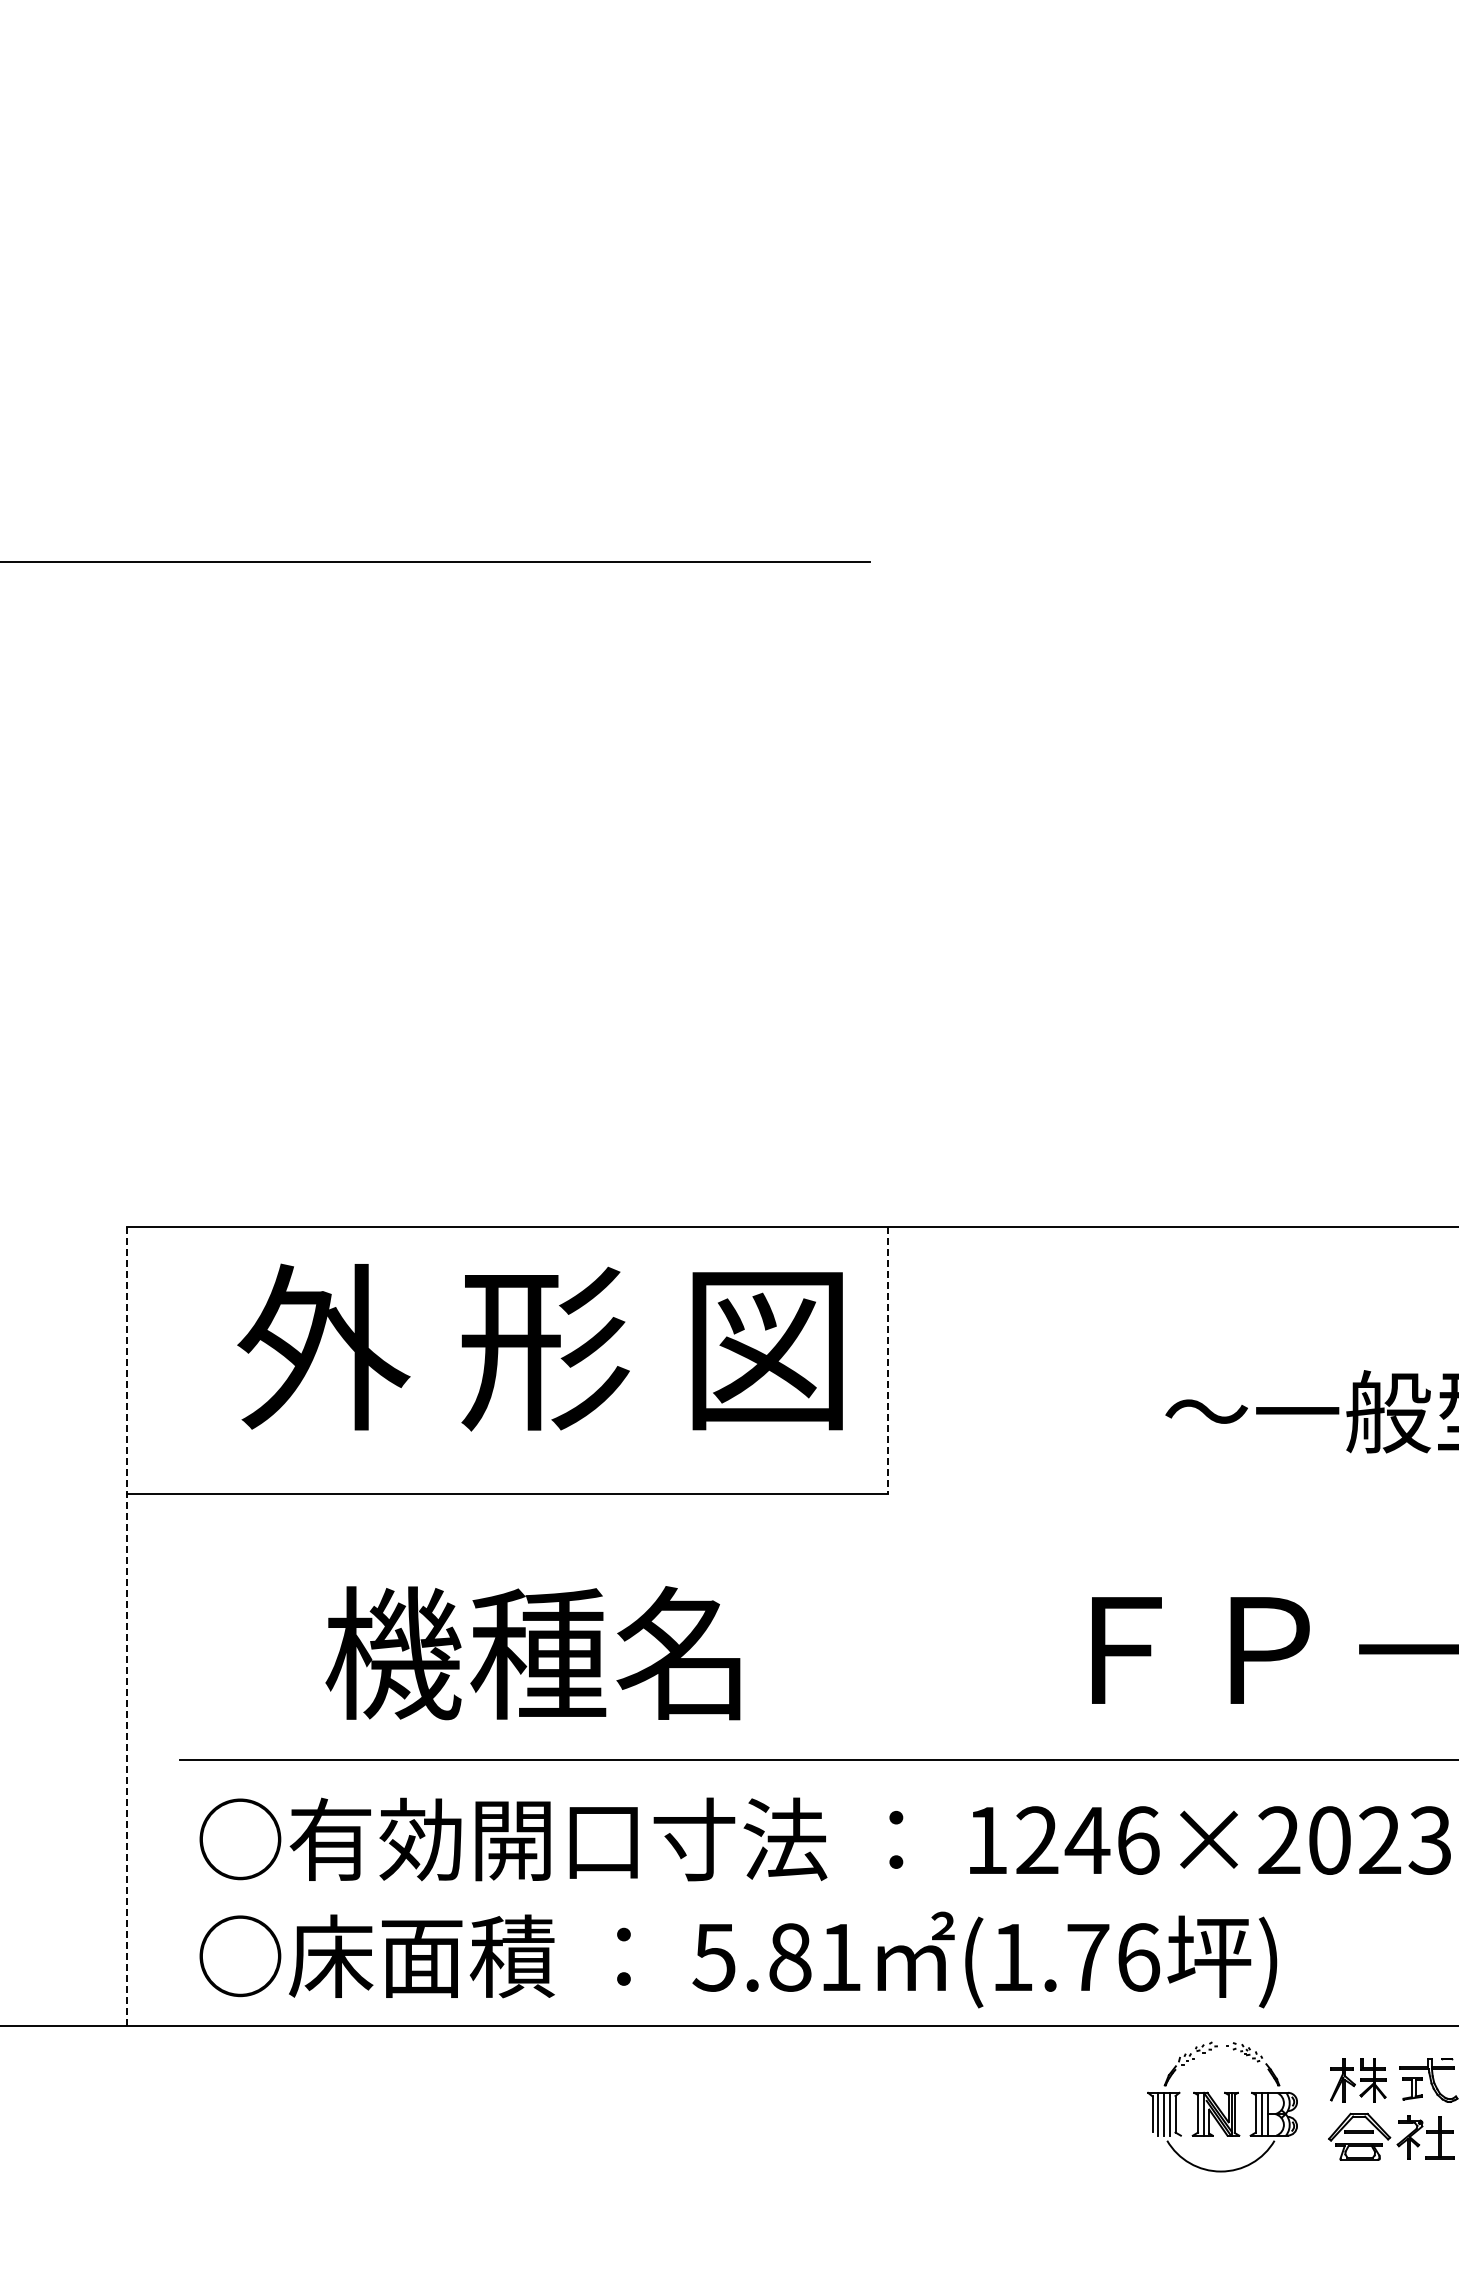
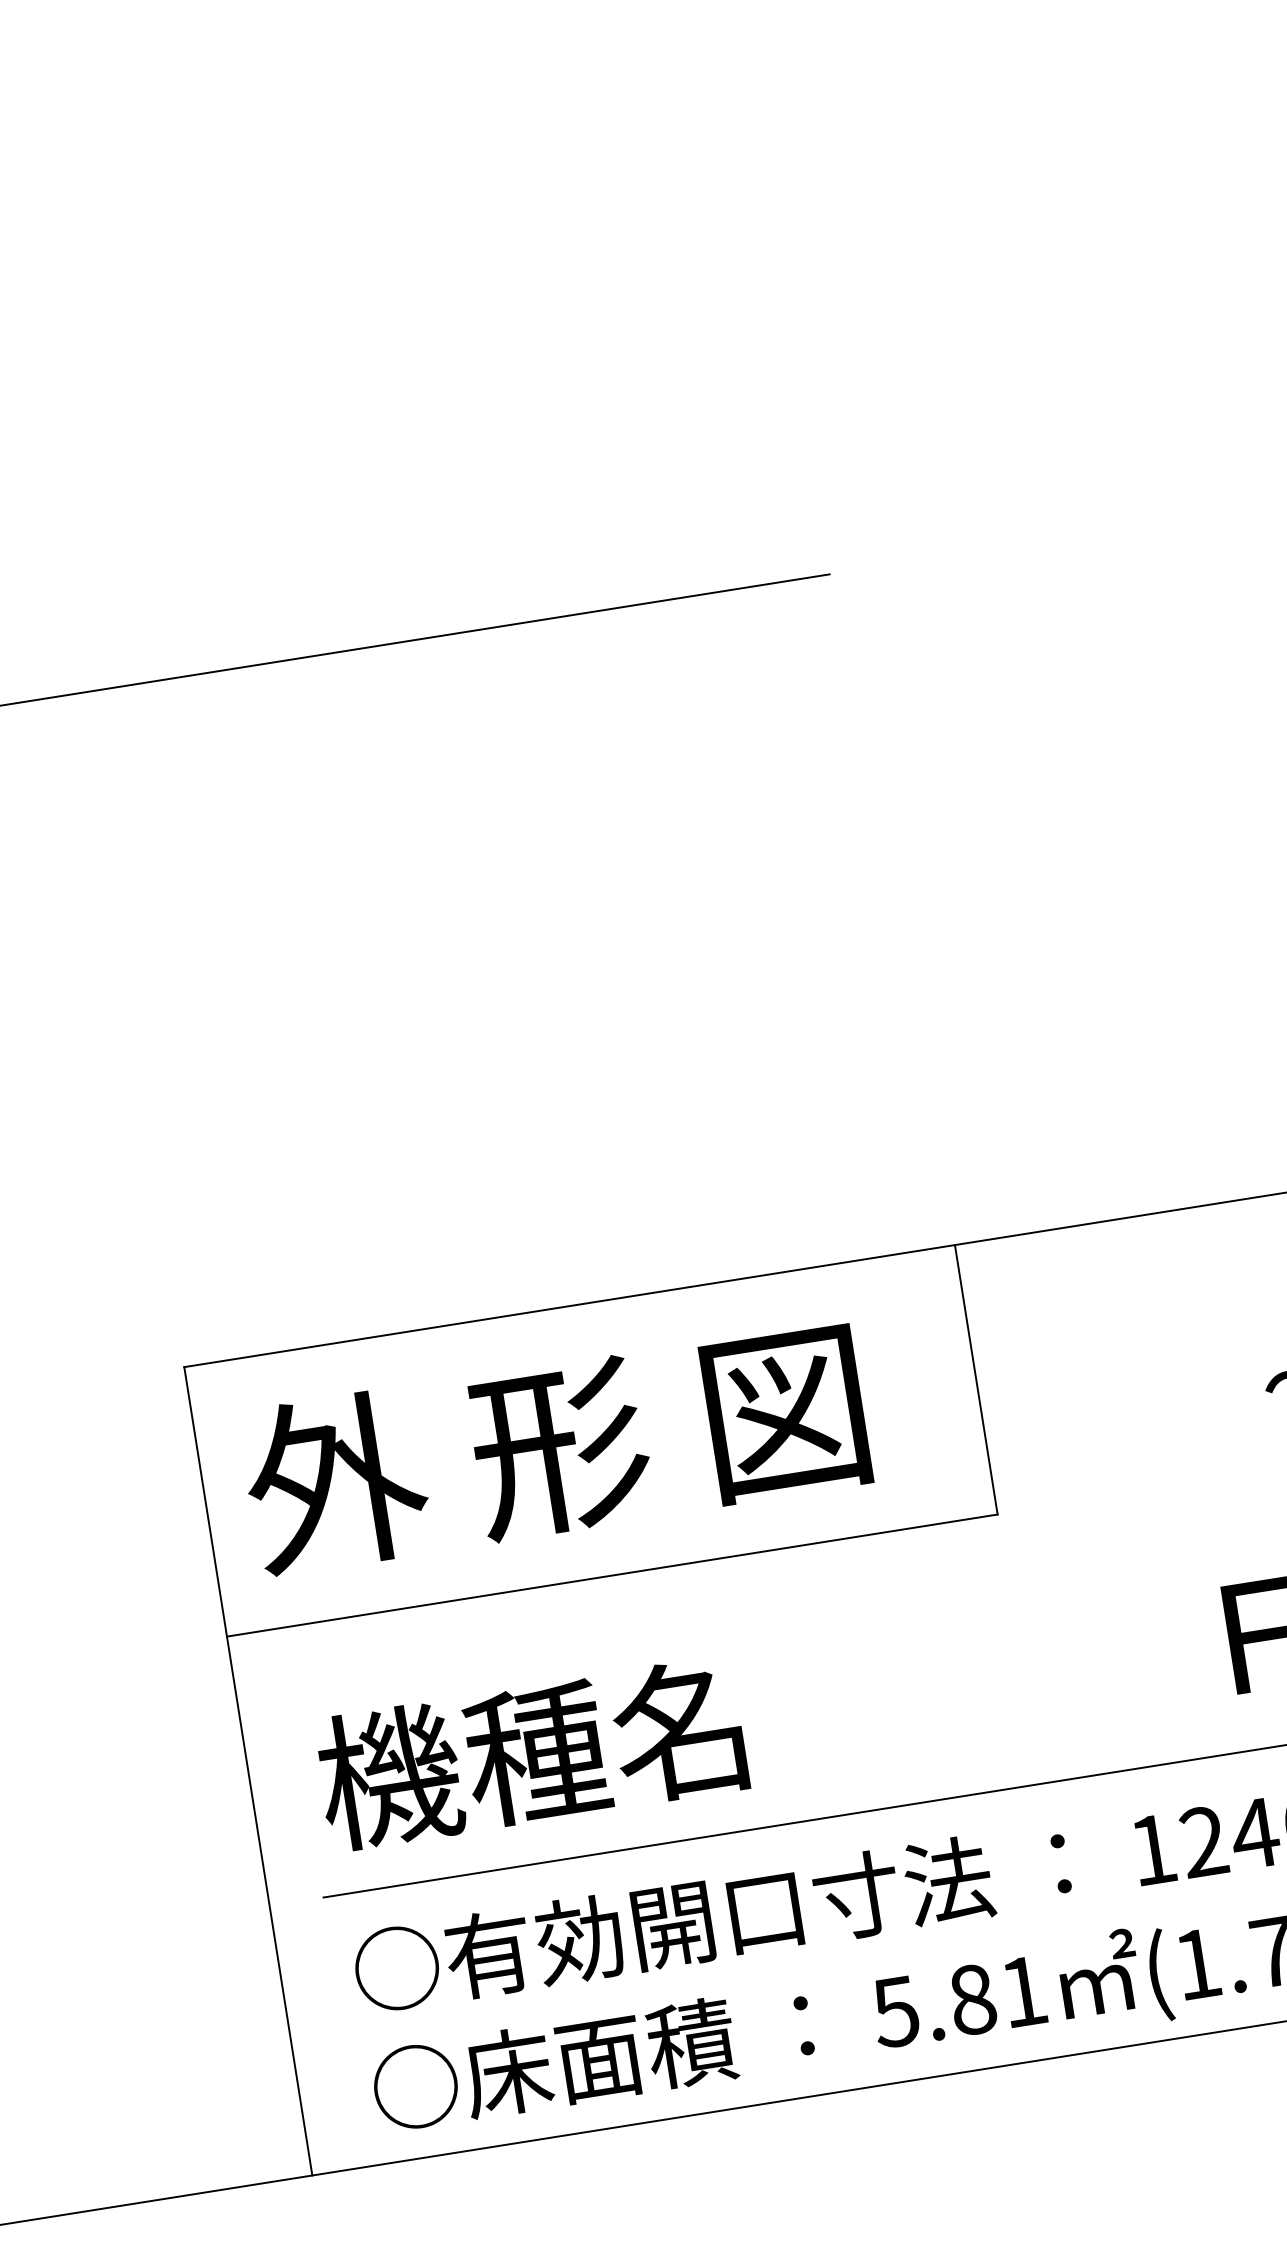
text: (539, 1347) -> (554, 1447), moved
line: (888, 1360) -> (976, 1379), dashed -> solid
line: (127, 1627) -> (248, 1772), dashed -> solid
text: (532, 1653) -> (530, 1754), moved

